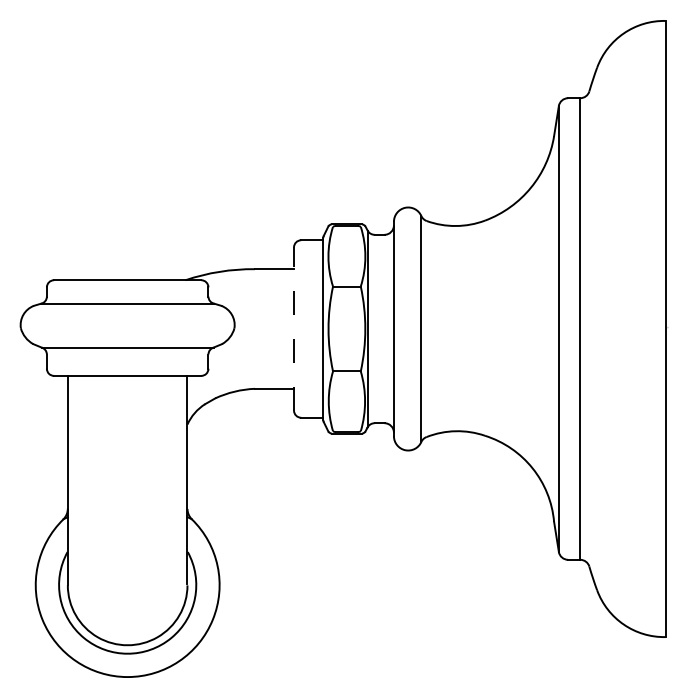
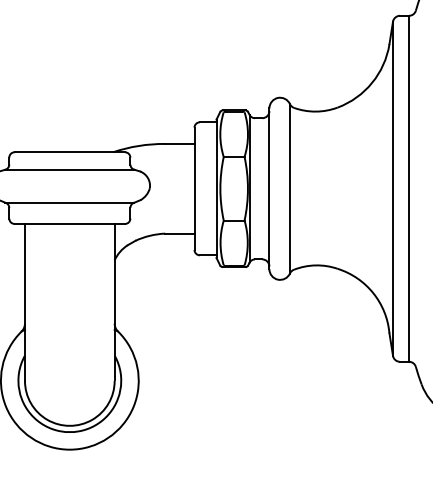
line: (294, 329) -> (194, 189), dashed -> solid

